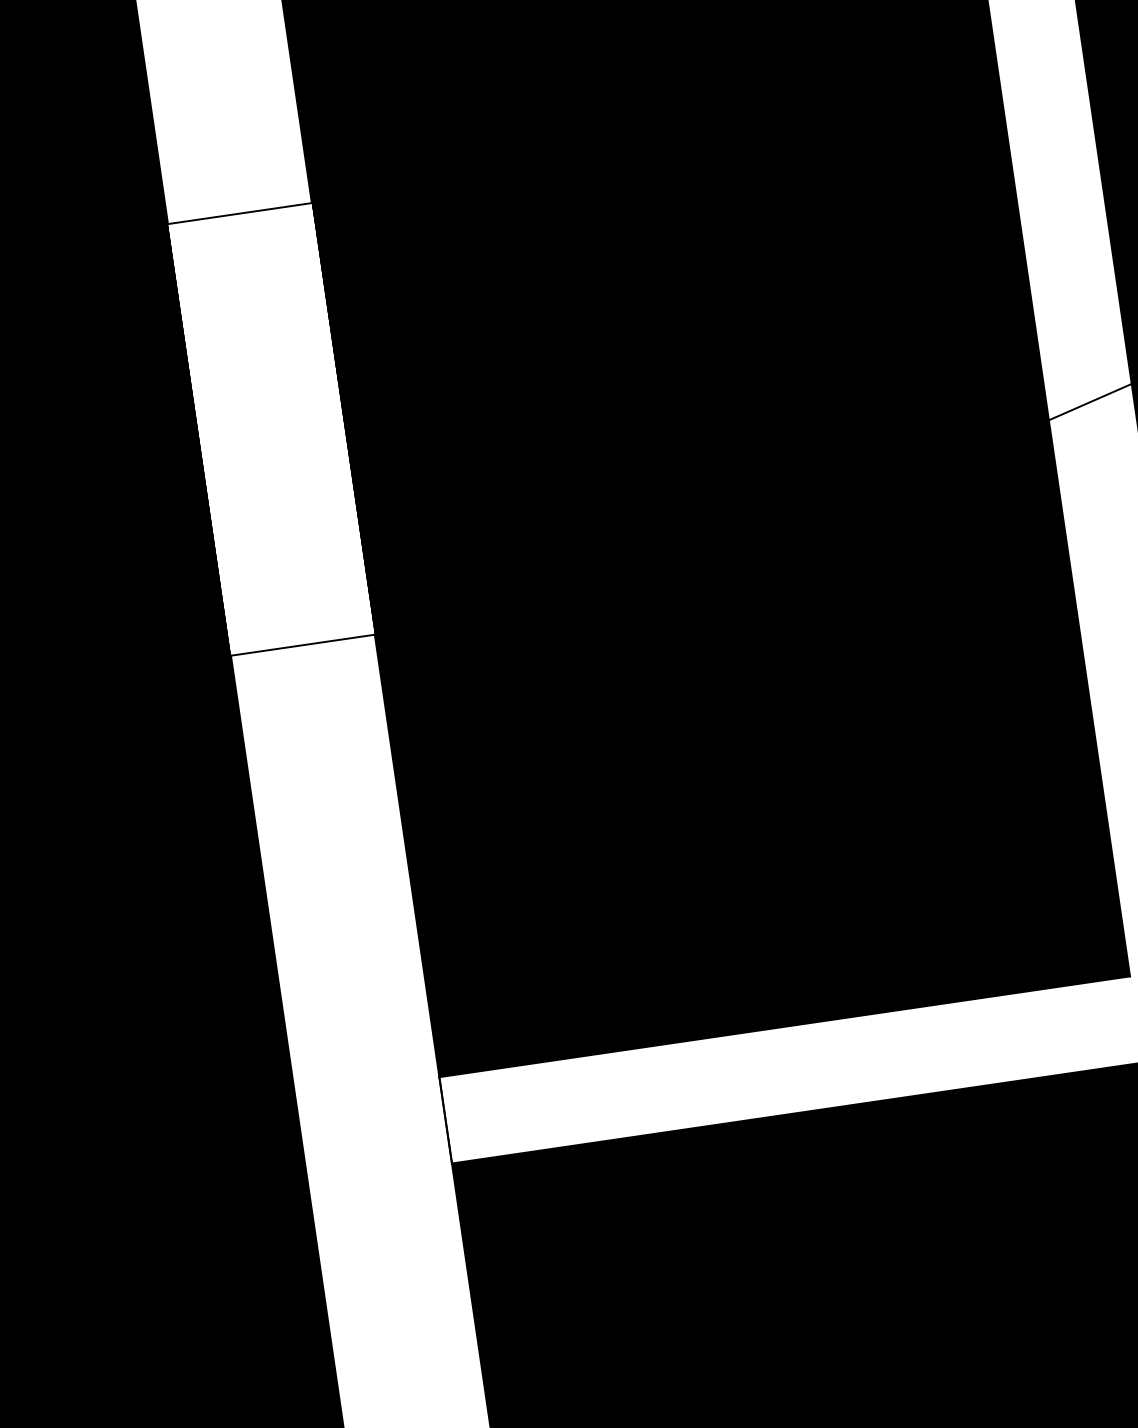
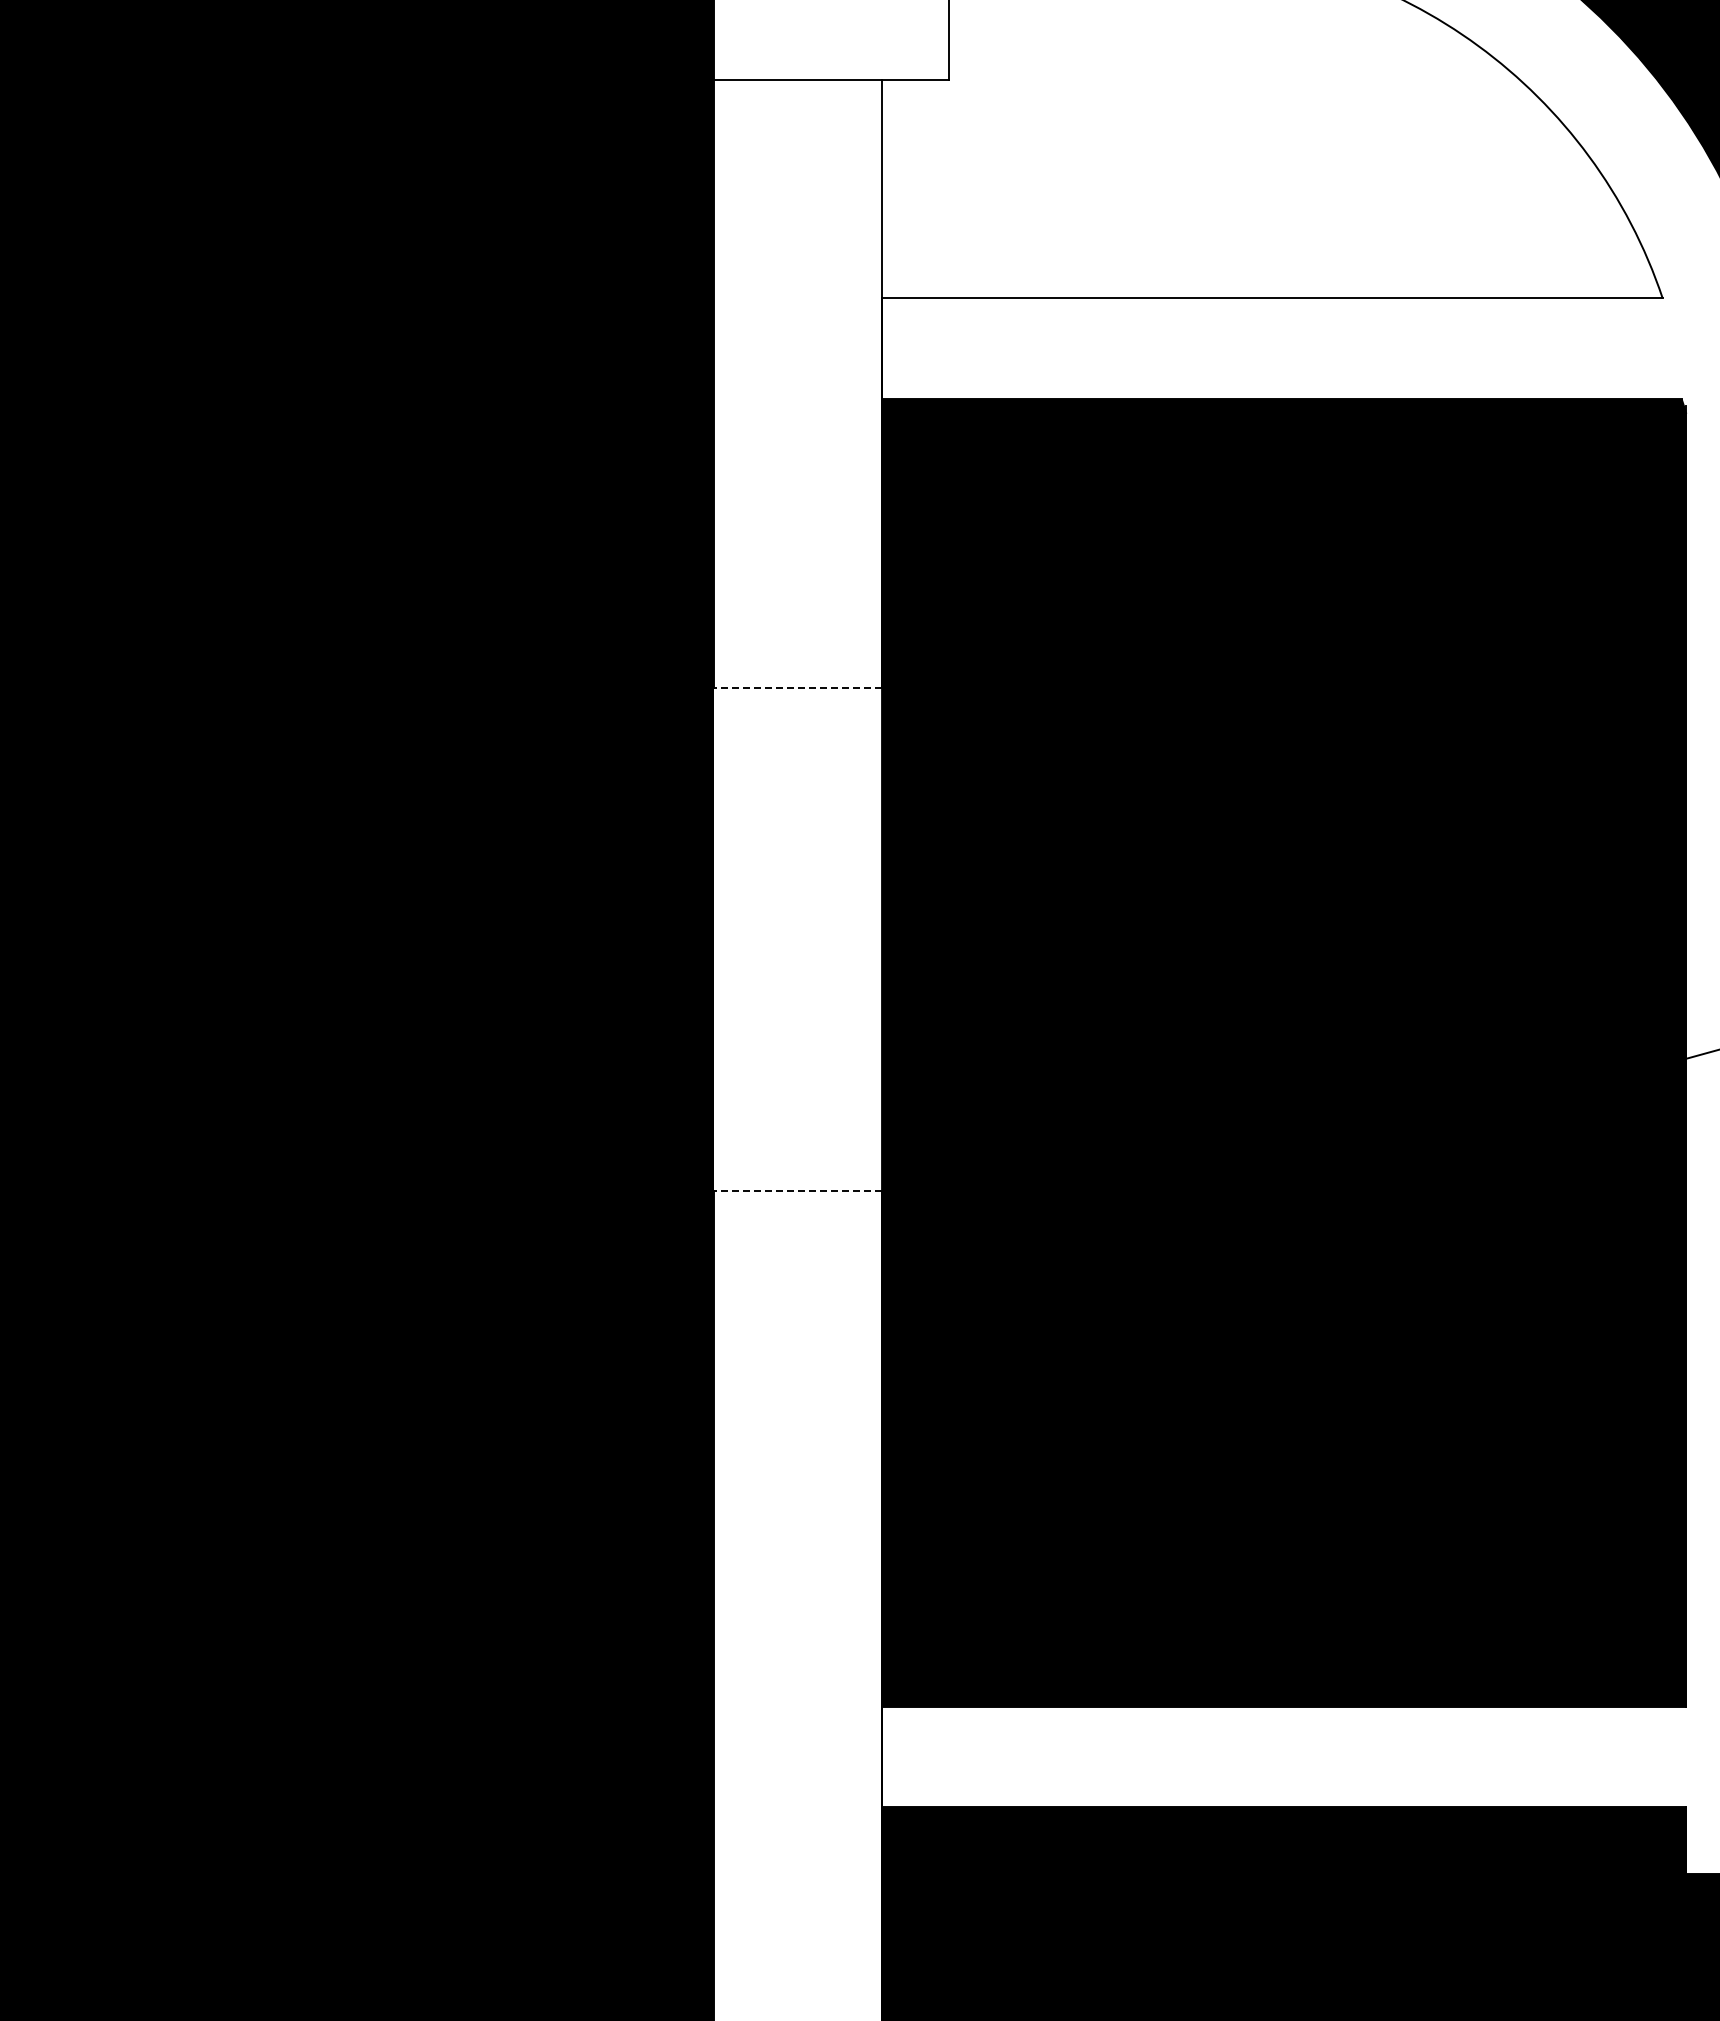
line: (239, 213) -> (797, 688), solid -> dashed
line: (302, 645) -> (797, 1191), solid -> dashed

